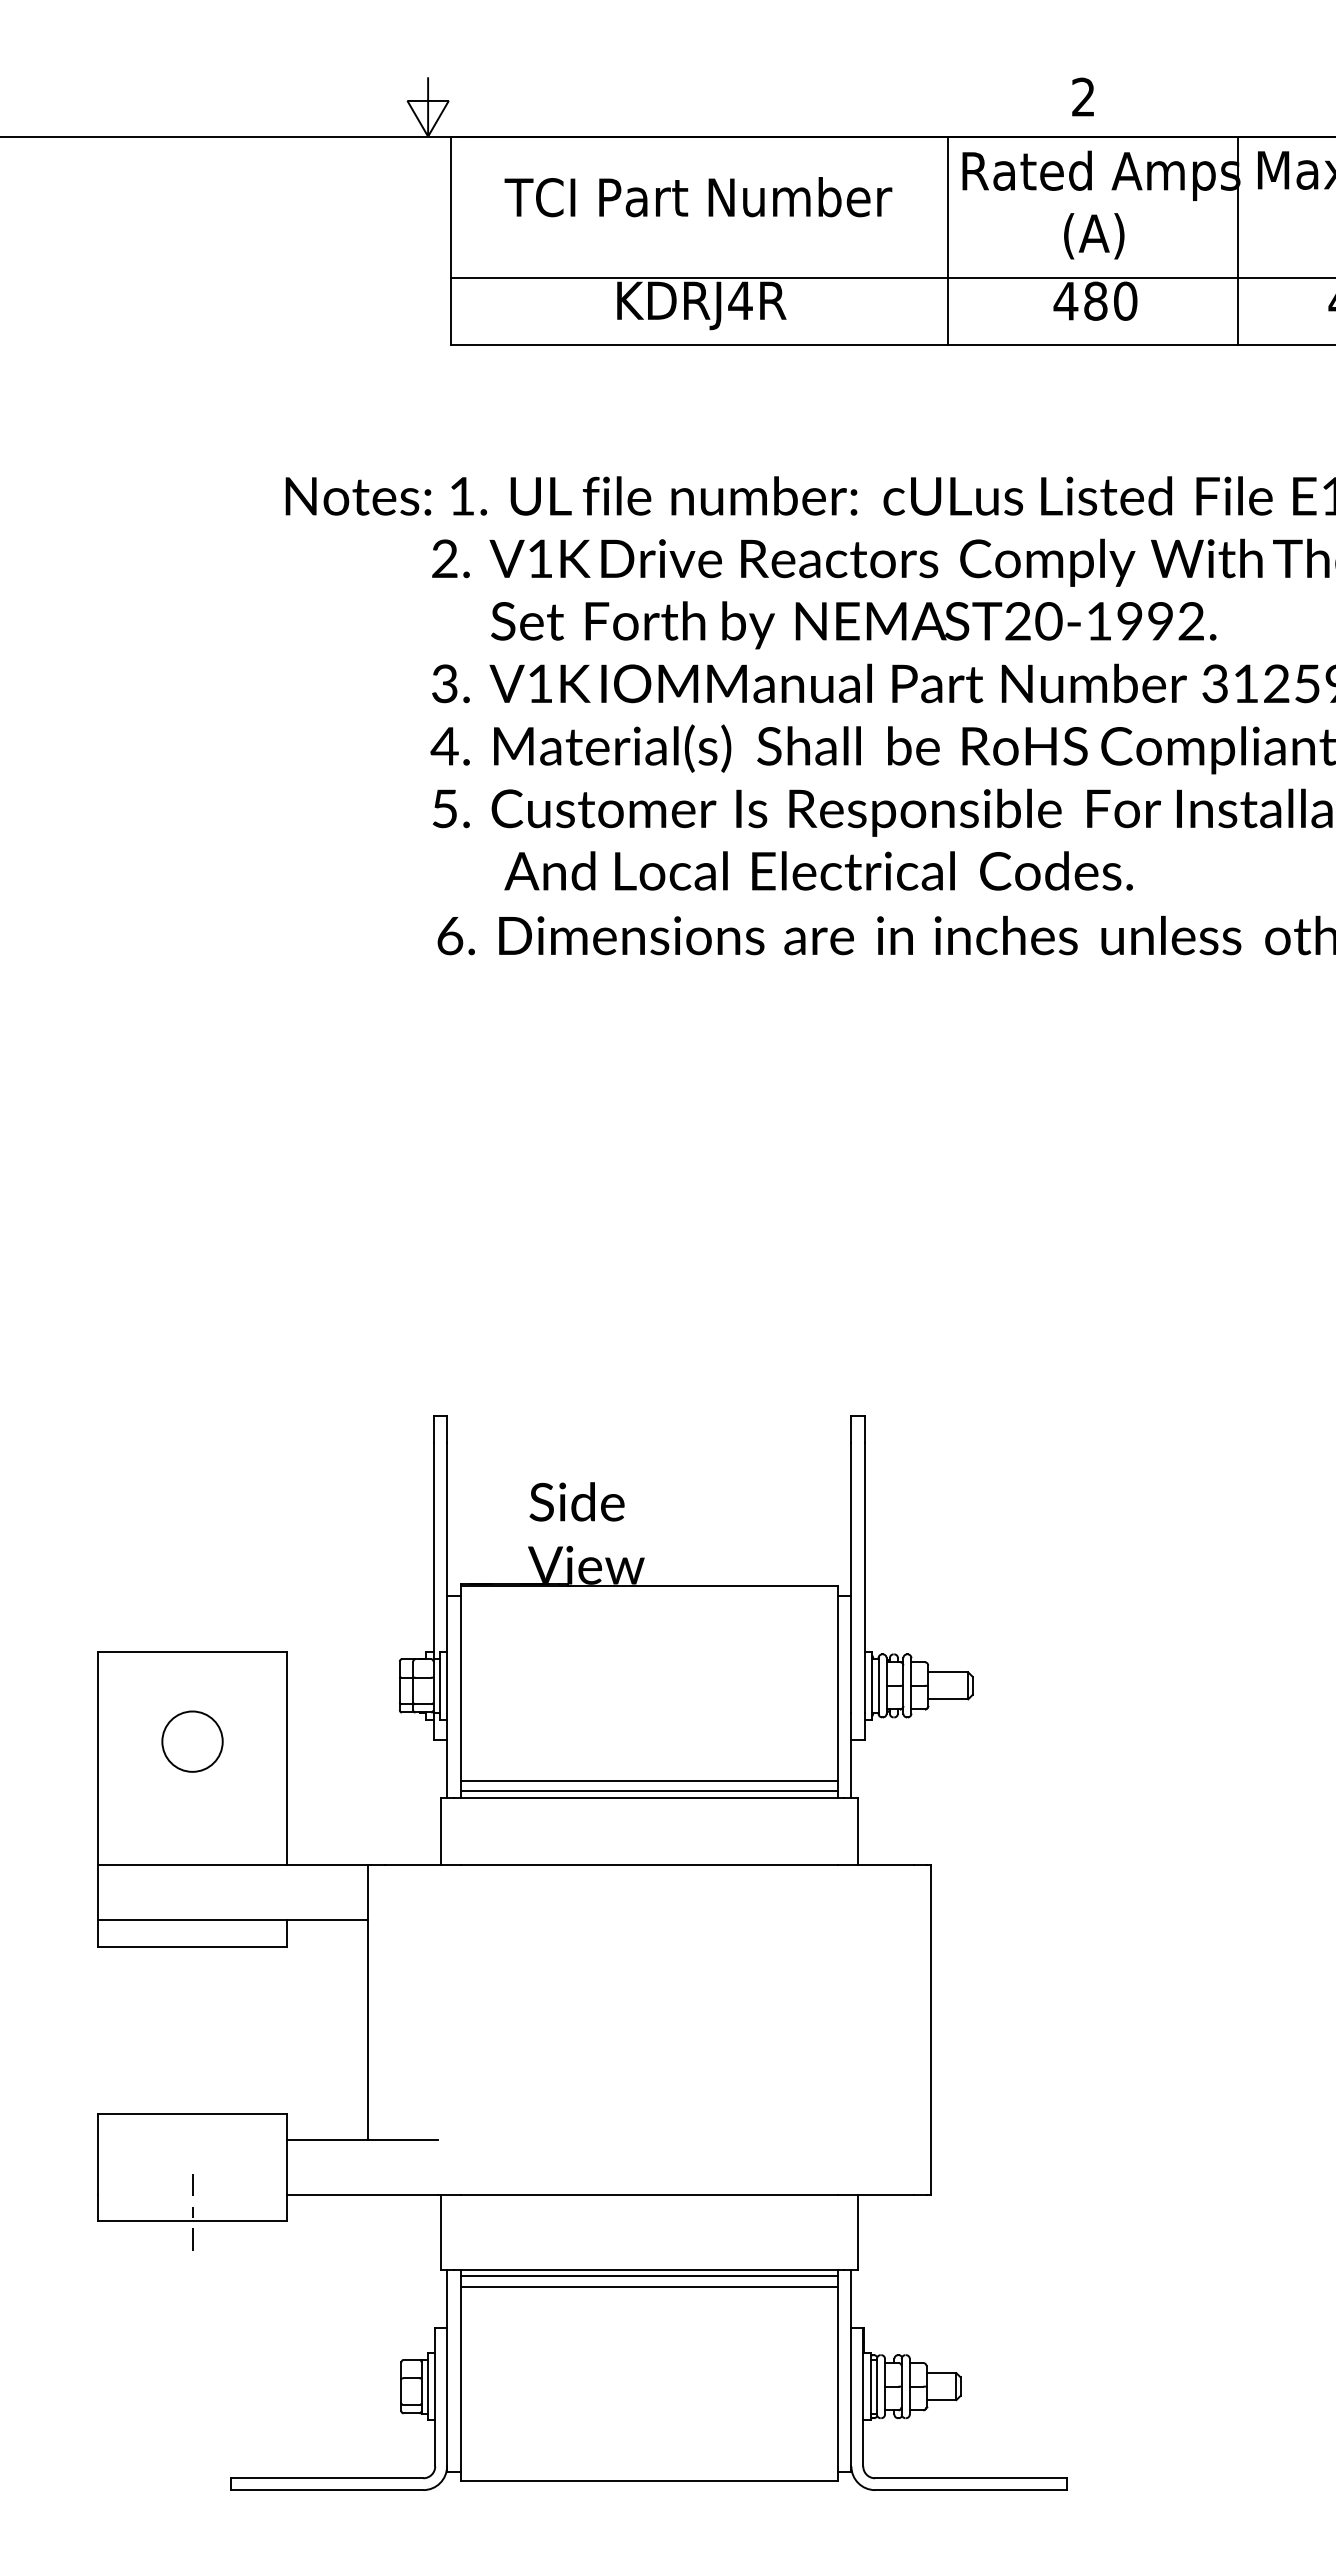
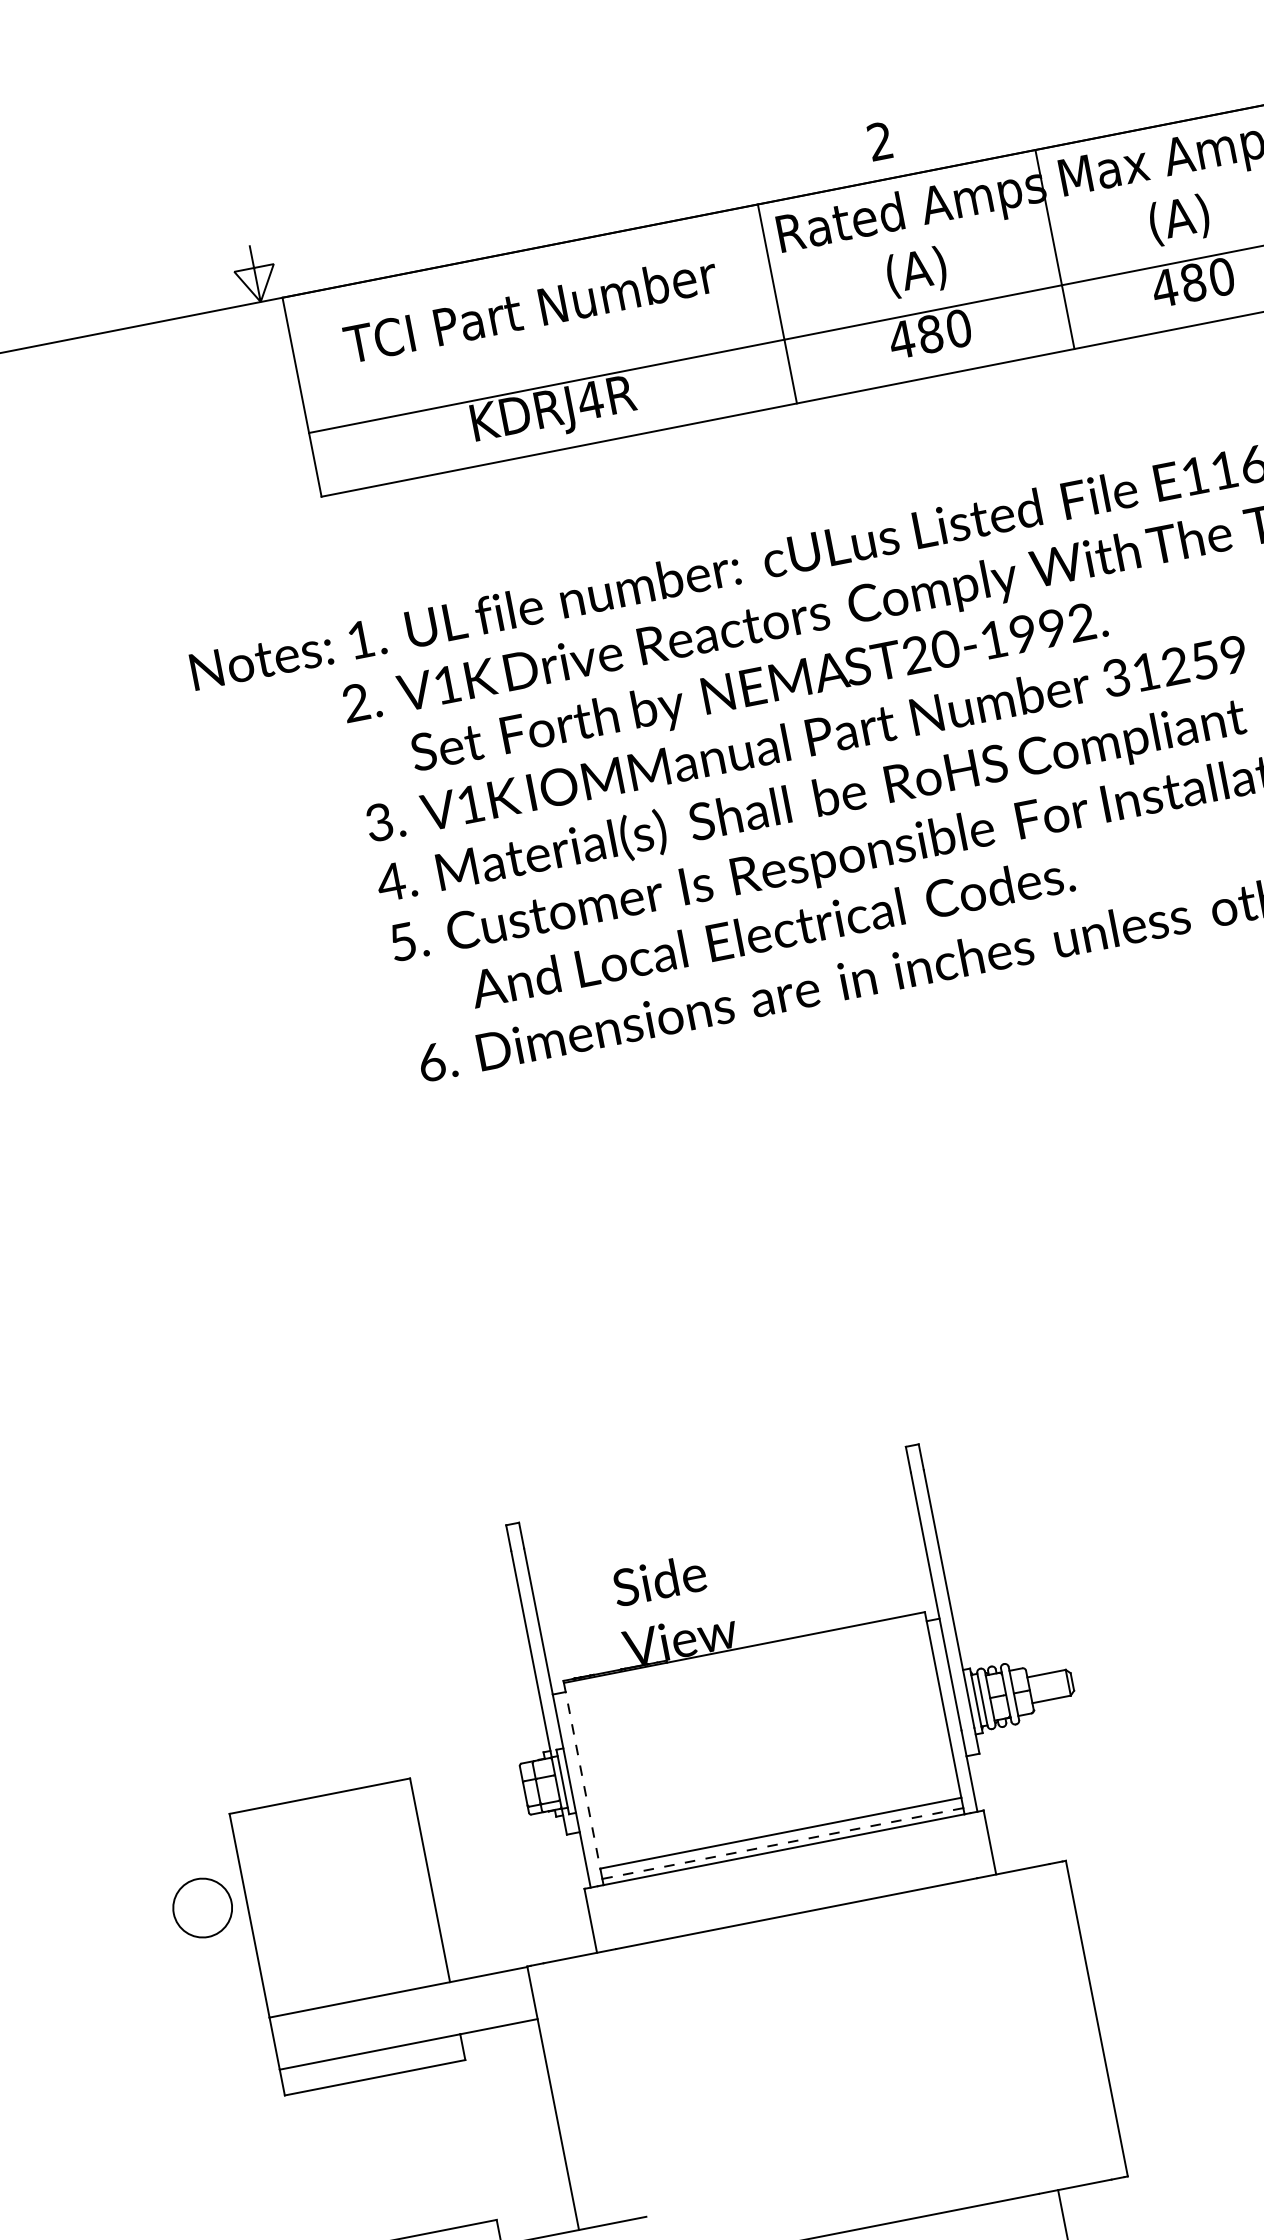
line: (460, 1683) -> (582, 1775), solid -> dashed
circle: (192, 1741) -> (202, 1907), moved
line: (649, 1791) -> (783, 1843), solid -> dashed

